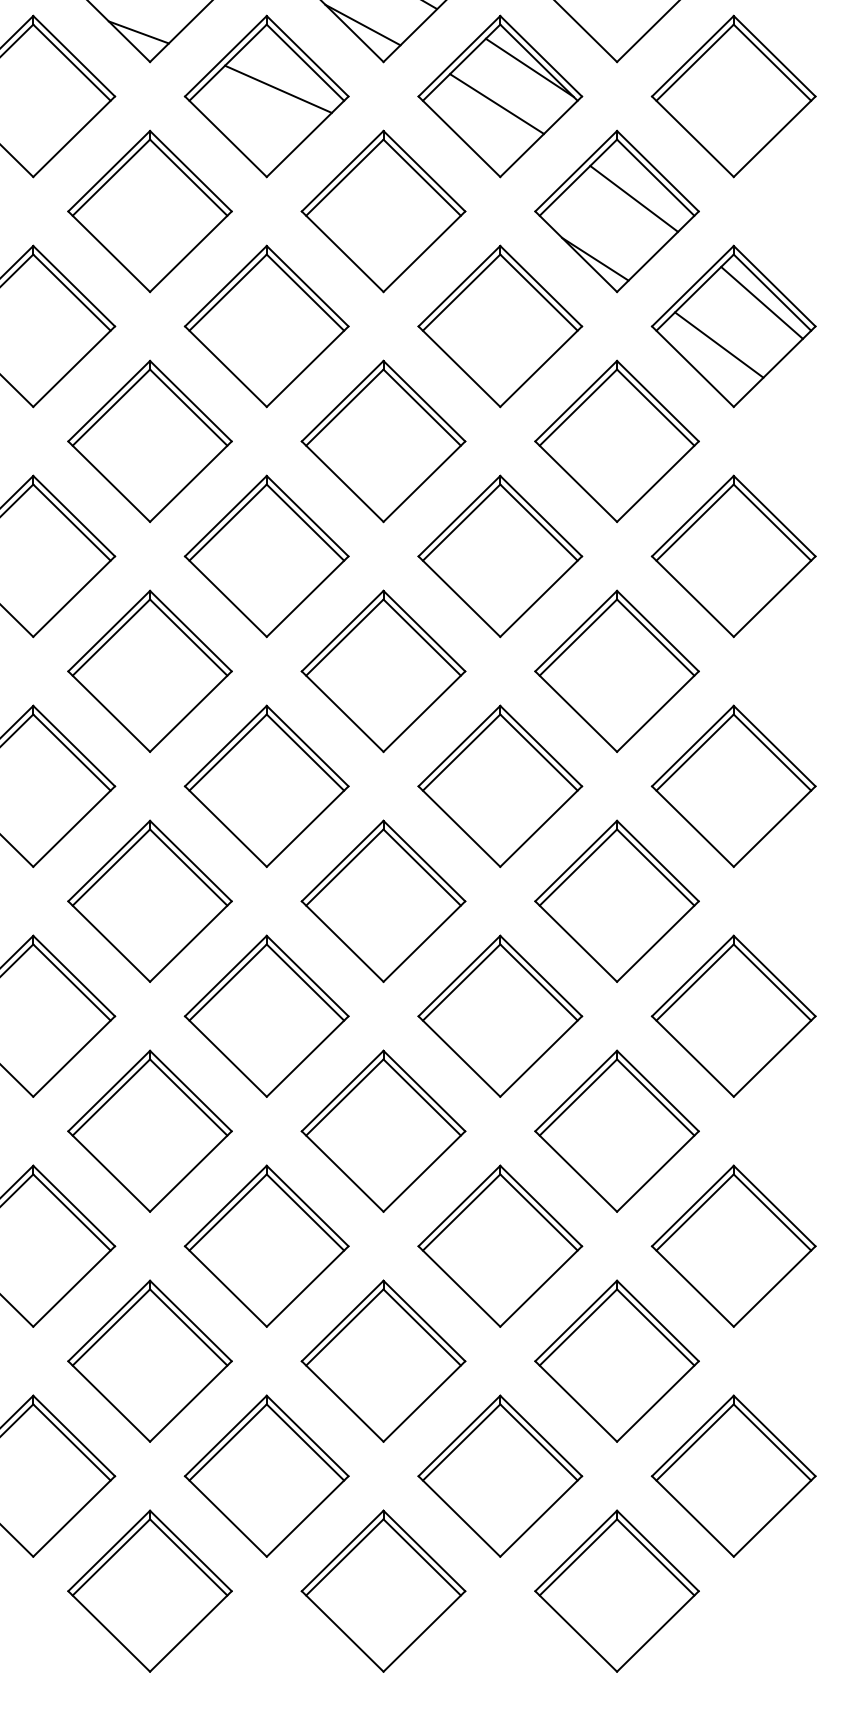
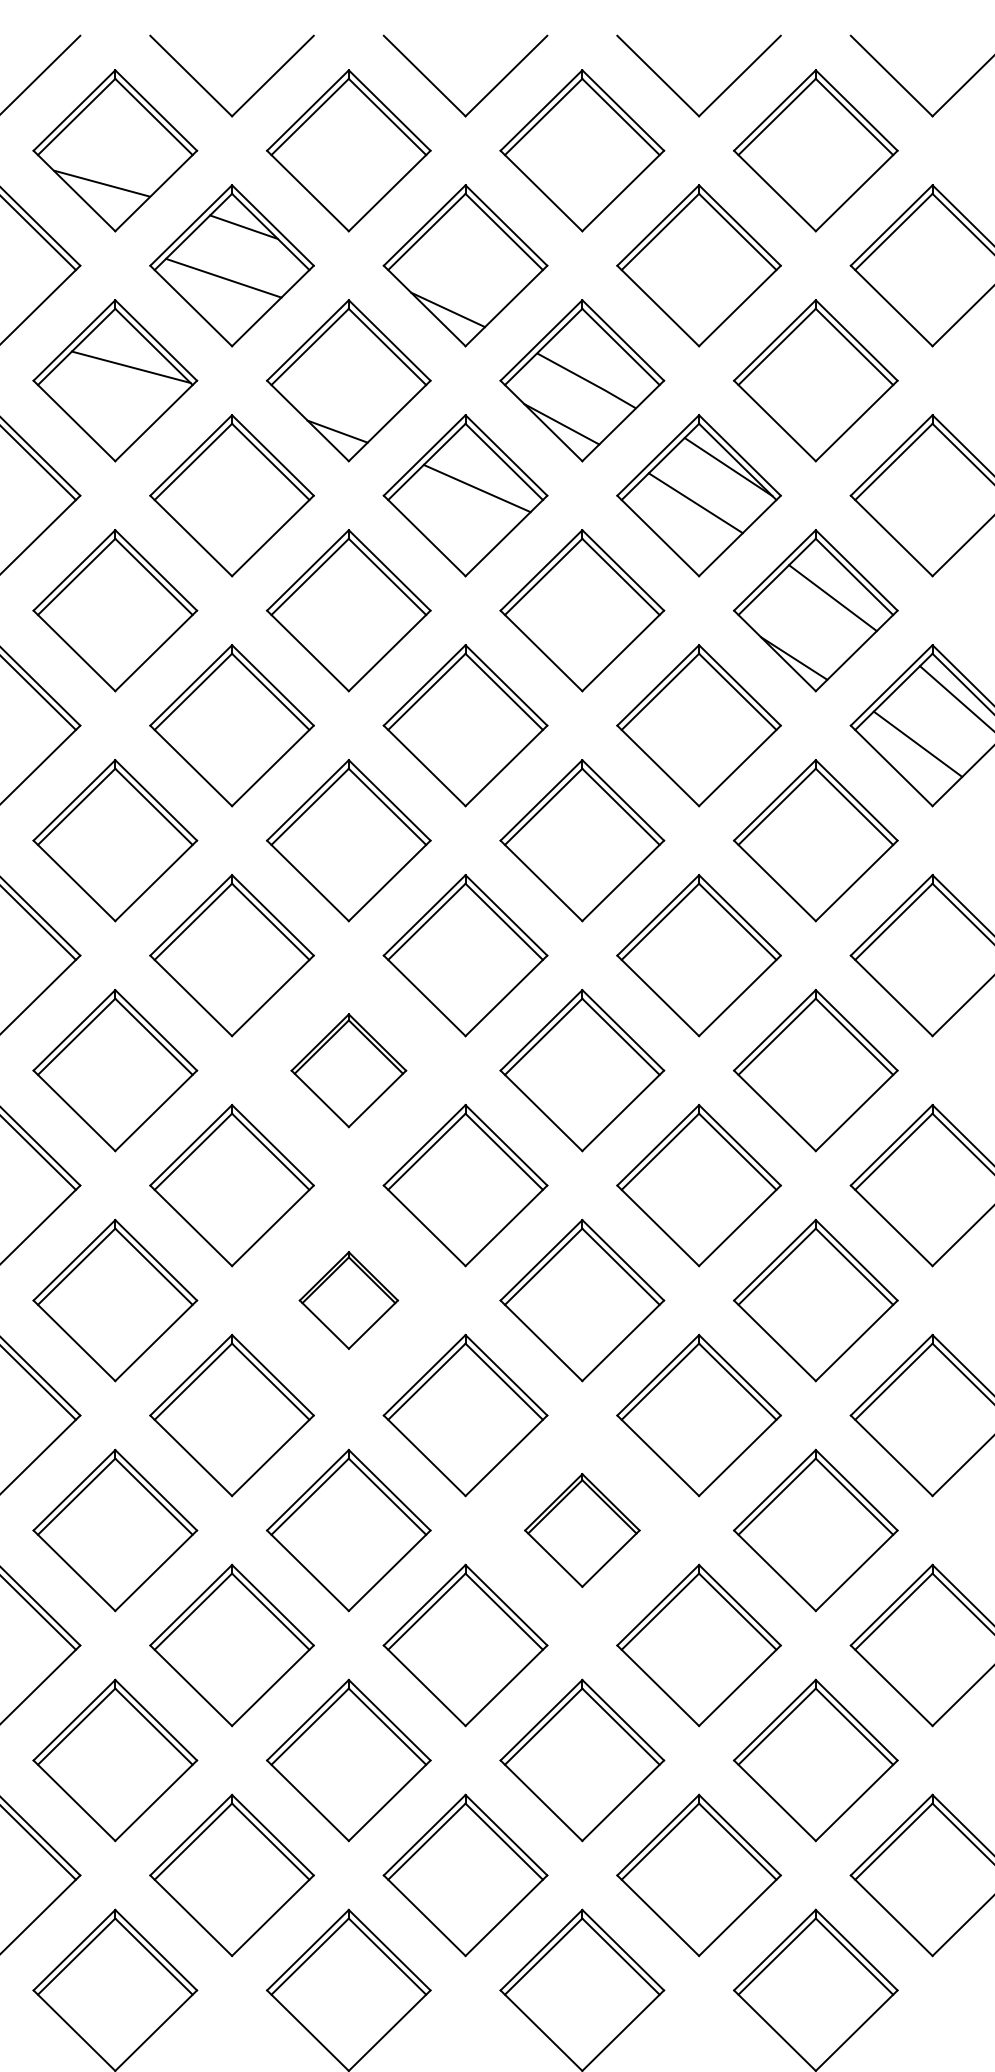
part: (149, 671) -> (348, 1070), size x0.7
part: (149, 901) -> (348, 1300), size x0.6
part: (383, 1131) -> (582, 1530), size x0.7

